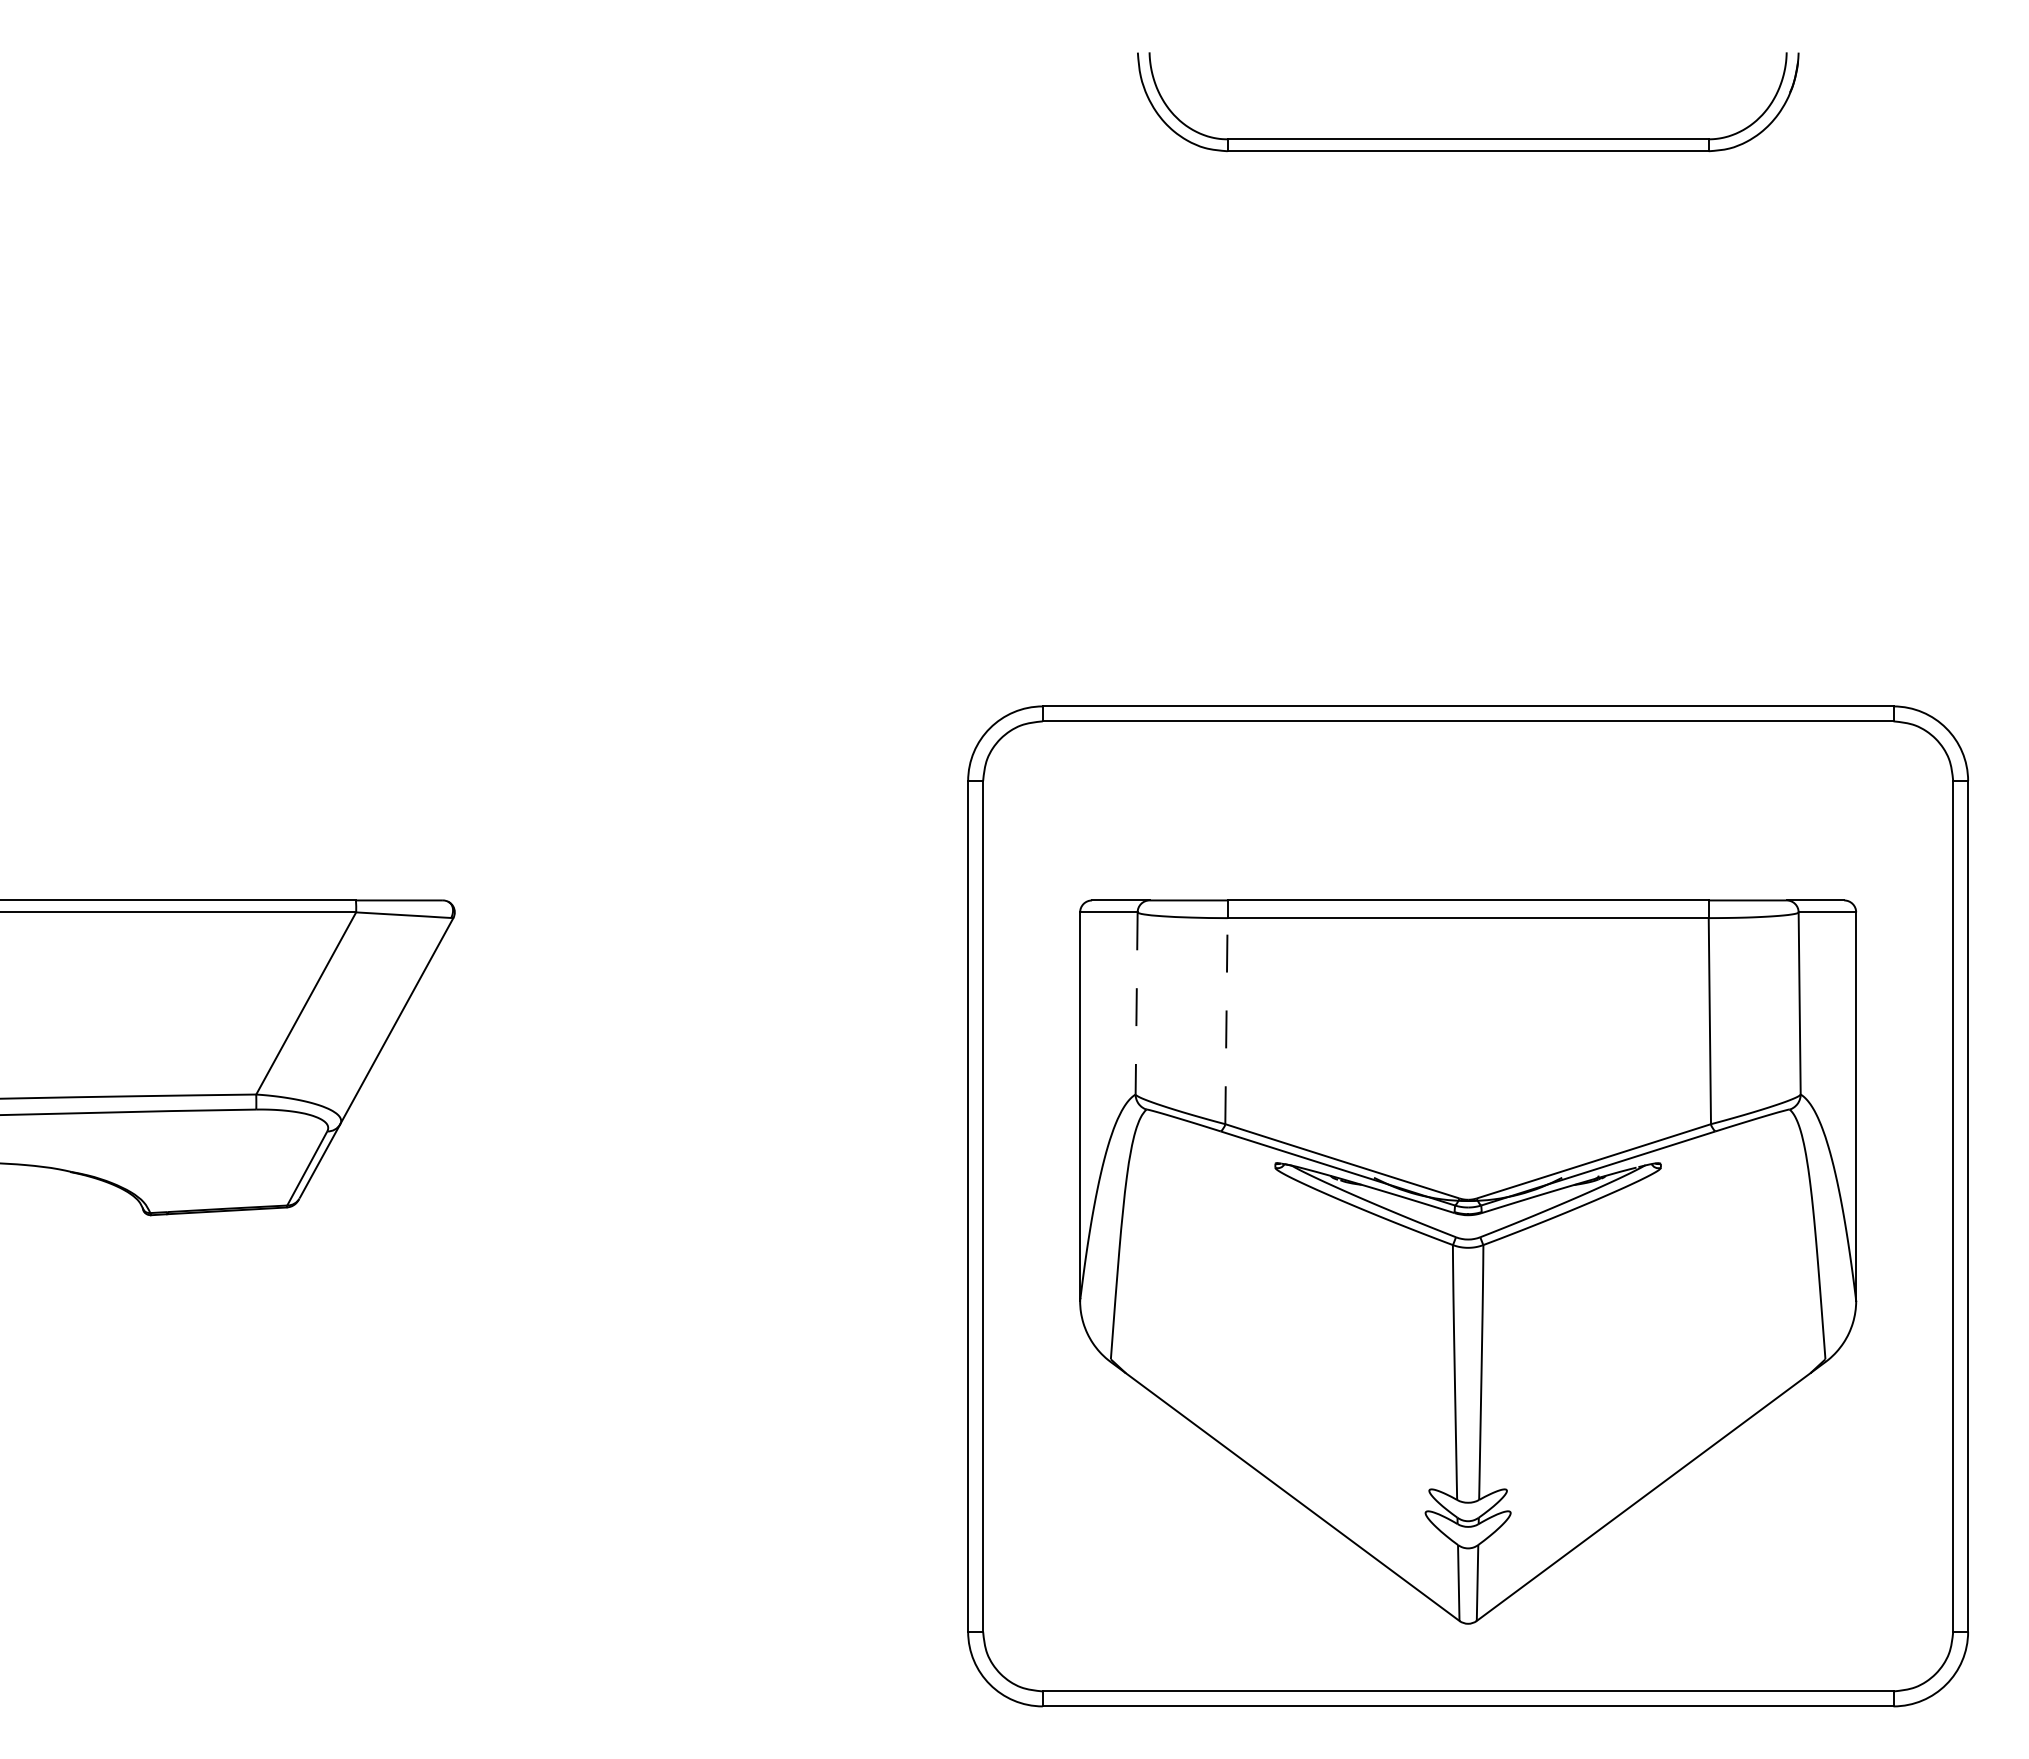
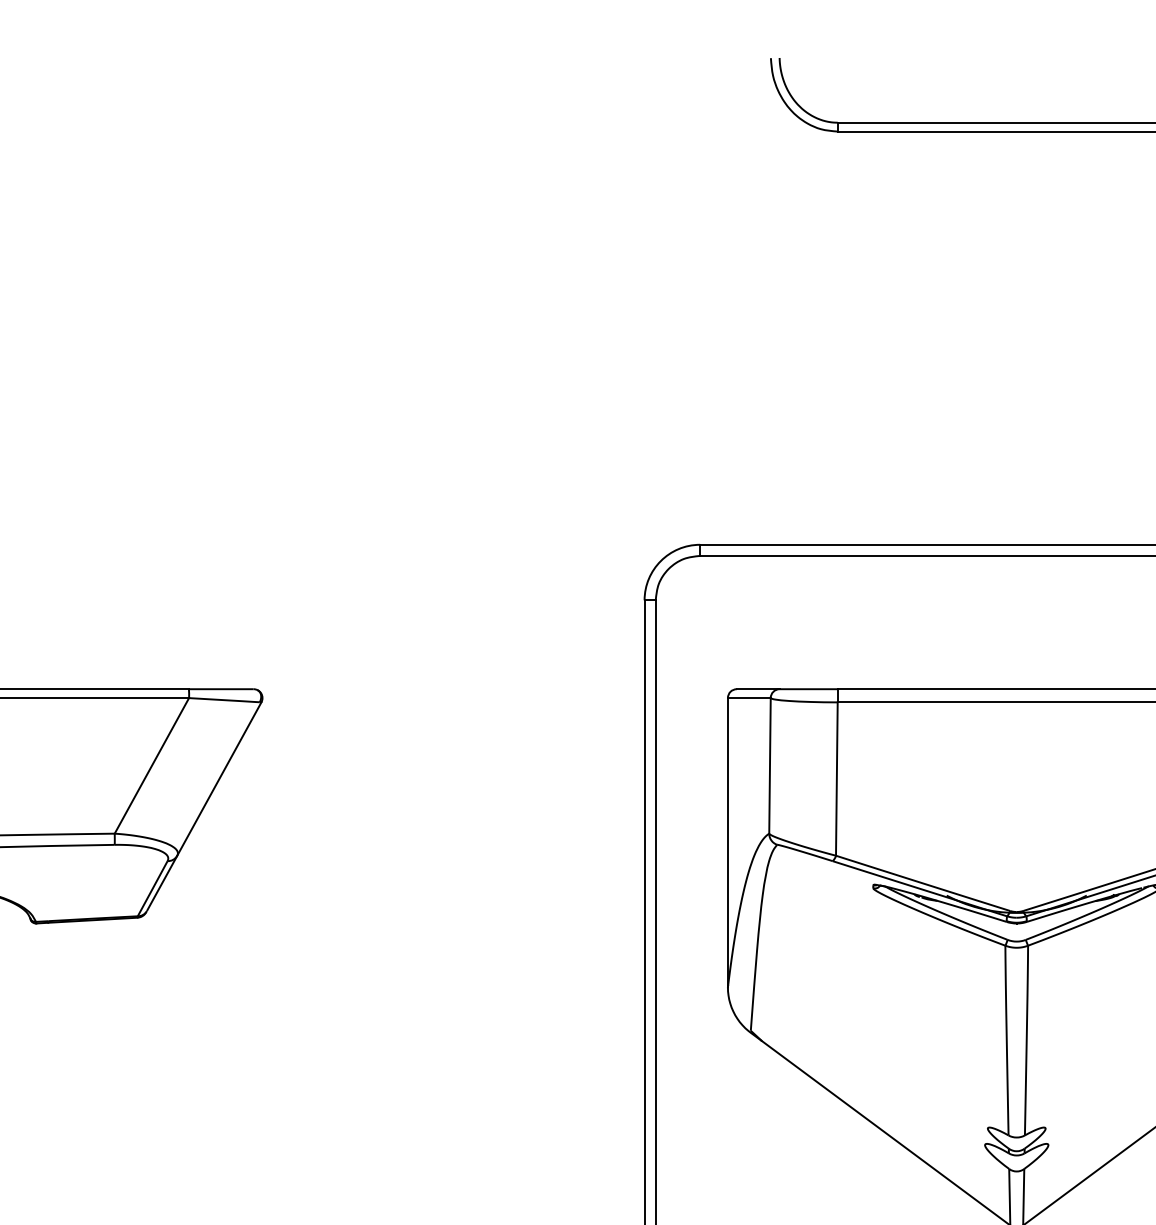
line: (1136, 1003) -> (769, 765), dashed -> solid
line: (1226, 1020) -> (836, 778), dashed -> solid

